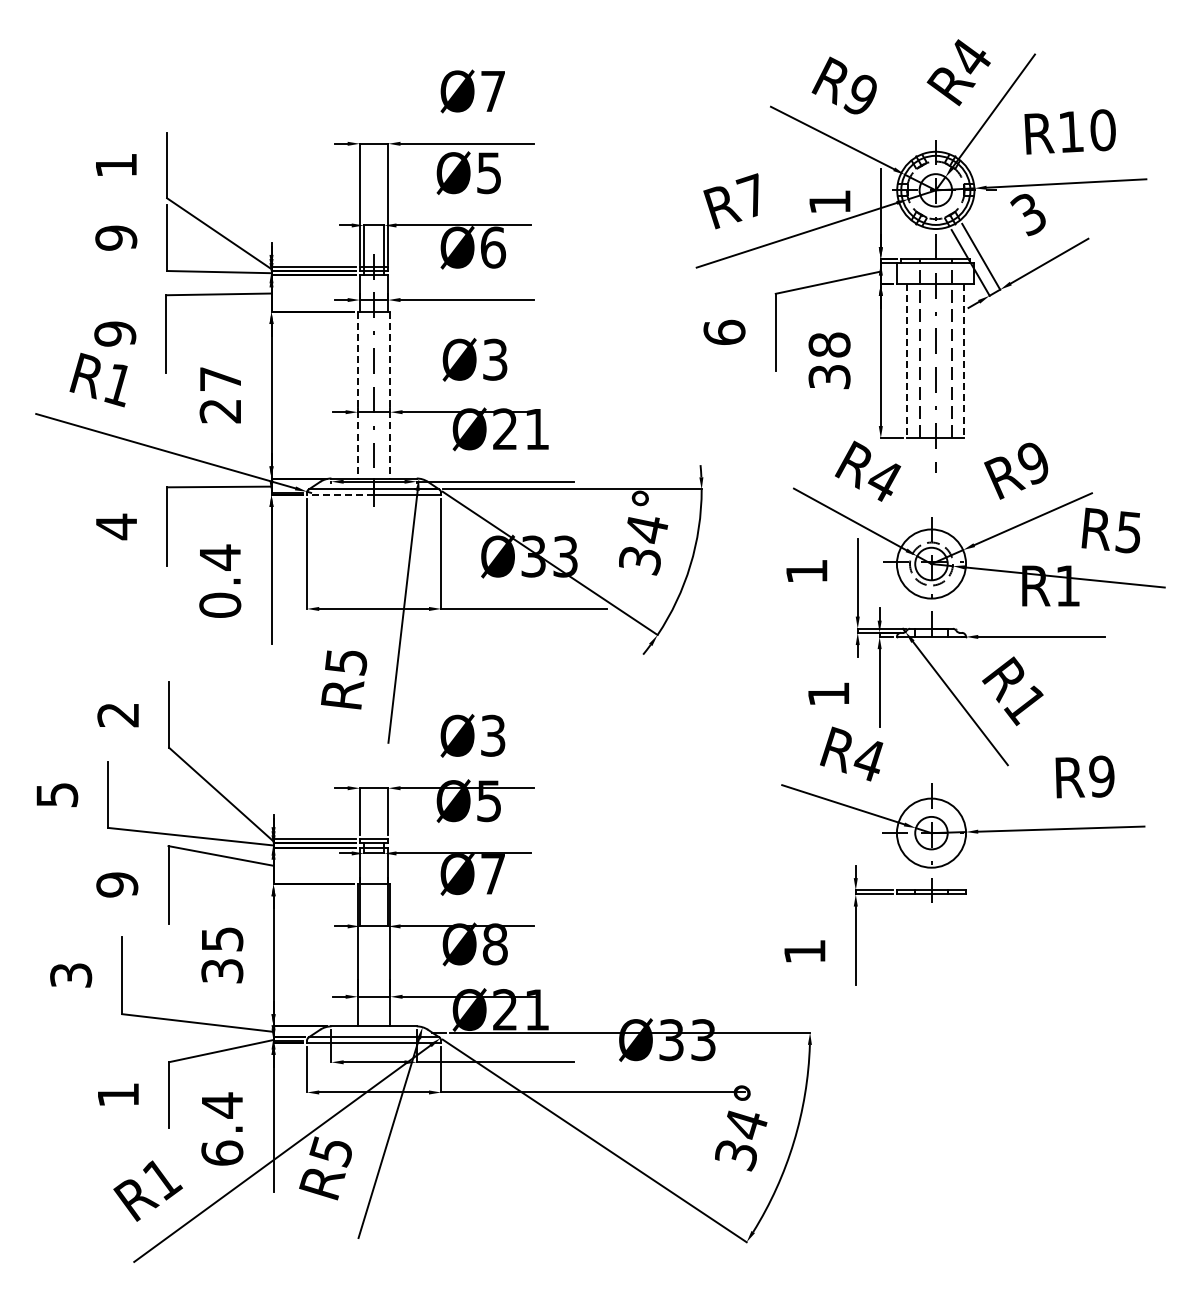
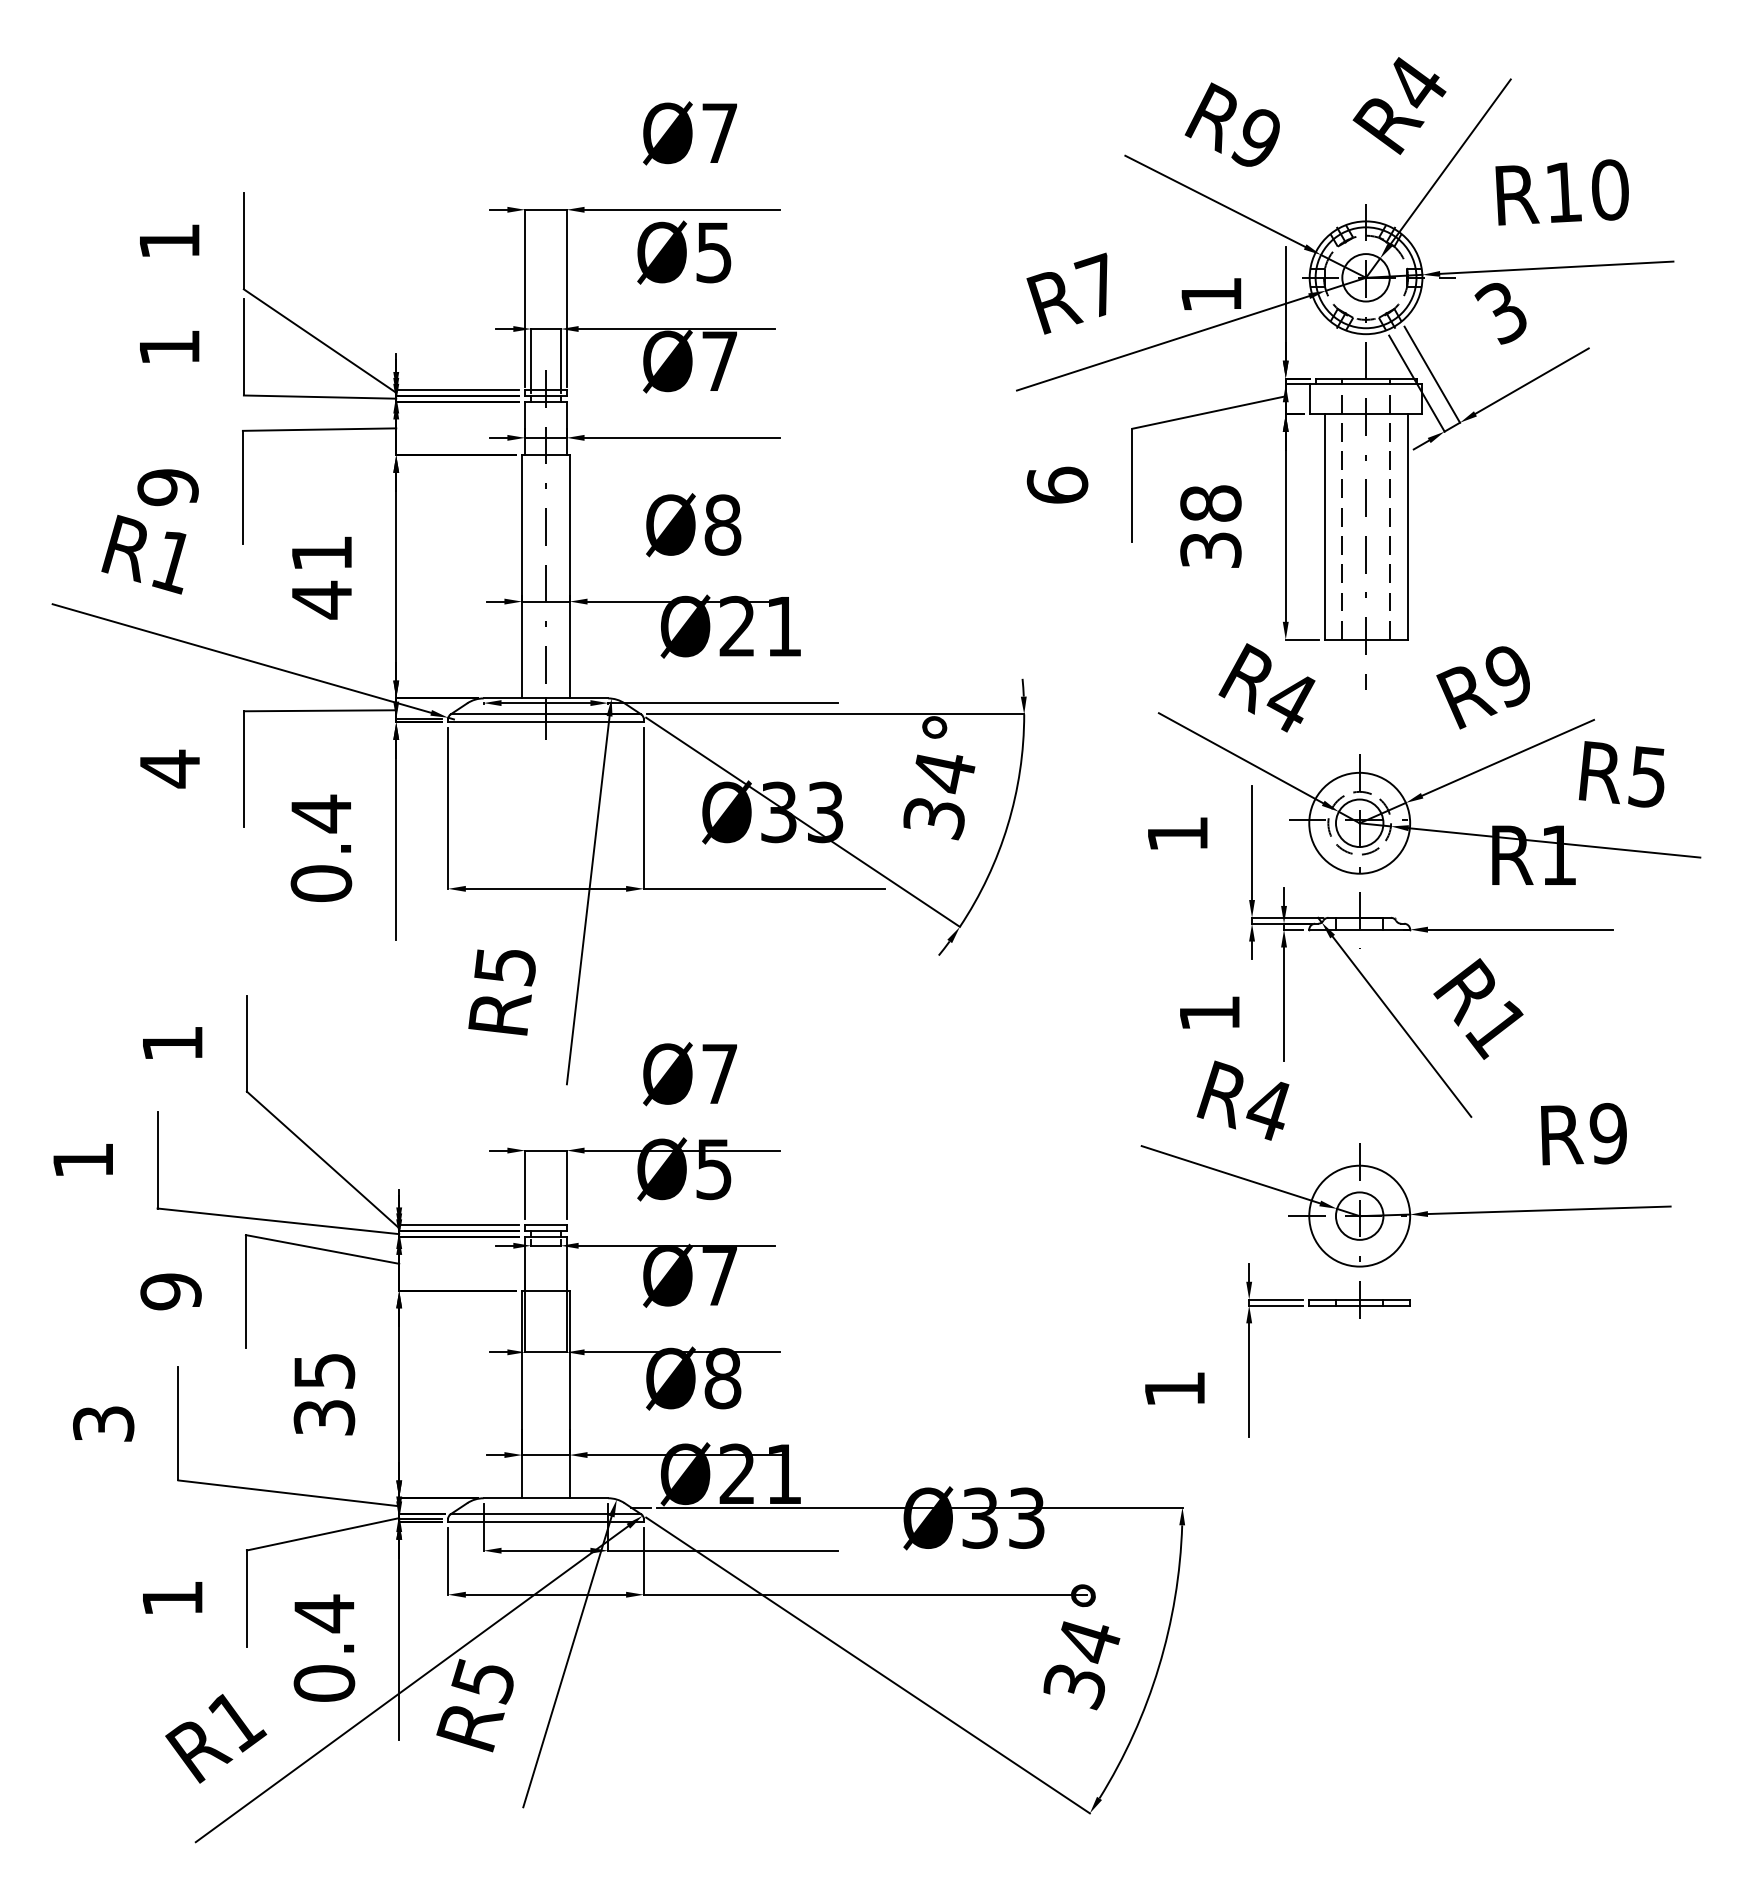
text: (116, 237) -> (169, 346), 9 -> 1
text: (493, 247) -> (720, 361), Ø6 -> Ø7
text: (494, 359) -> (721, 524), Ø3 -> Ø8
line: (907, 361) -> (1324, 527), dashed -> solid
line: (964, 361) -> (1407, 527), dashed -> solid
text: (219, 395) -> (320, 577), 27 -> 41
line: (357, 395) -> (521, 577), dashed -> solid
line: (390, 395) -> (569, 577), dashed -> solid
line: (340, 494) -> (496, 721), dashed -> solid
text: (117, 715) -> (171, 1044), 2 -> 1
text: (493, 735) -> (720, 1073), Ø3 -> Ø7
text: (57, 795) -> (83, 1161), 5 -> 1
text: (222, 1152) -> (324, 1682), 6.4 -> 0.4

